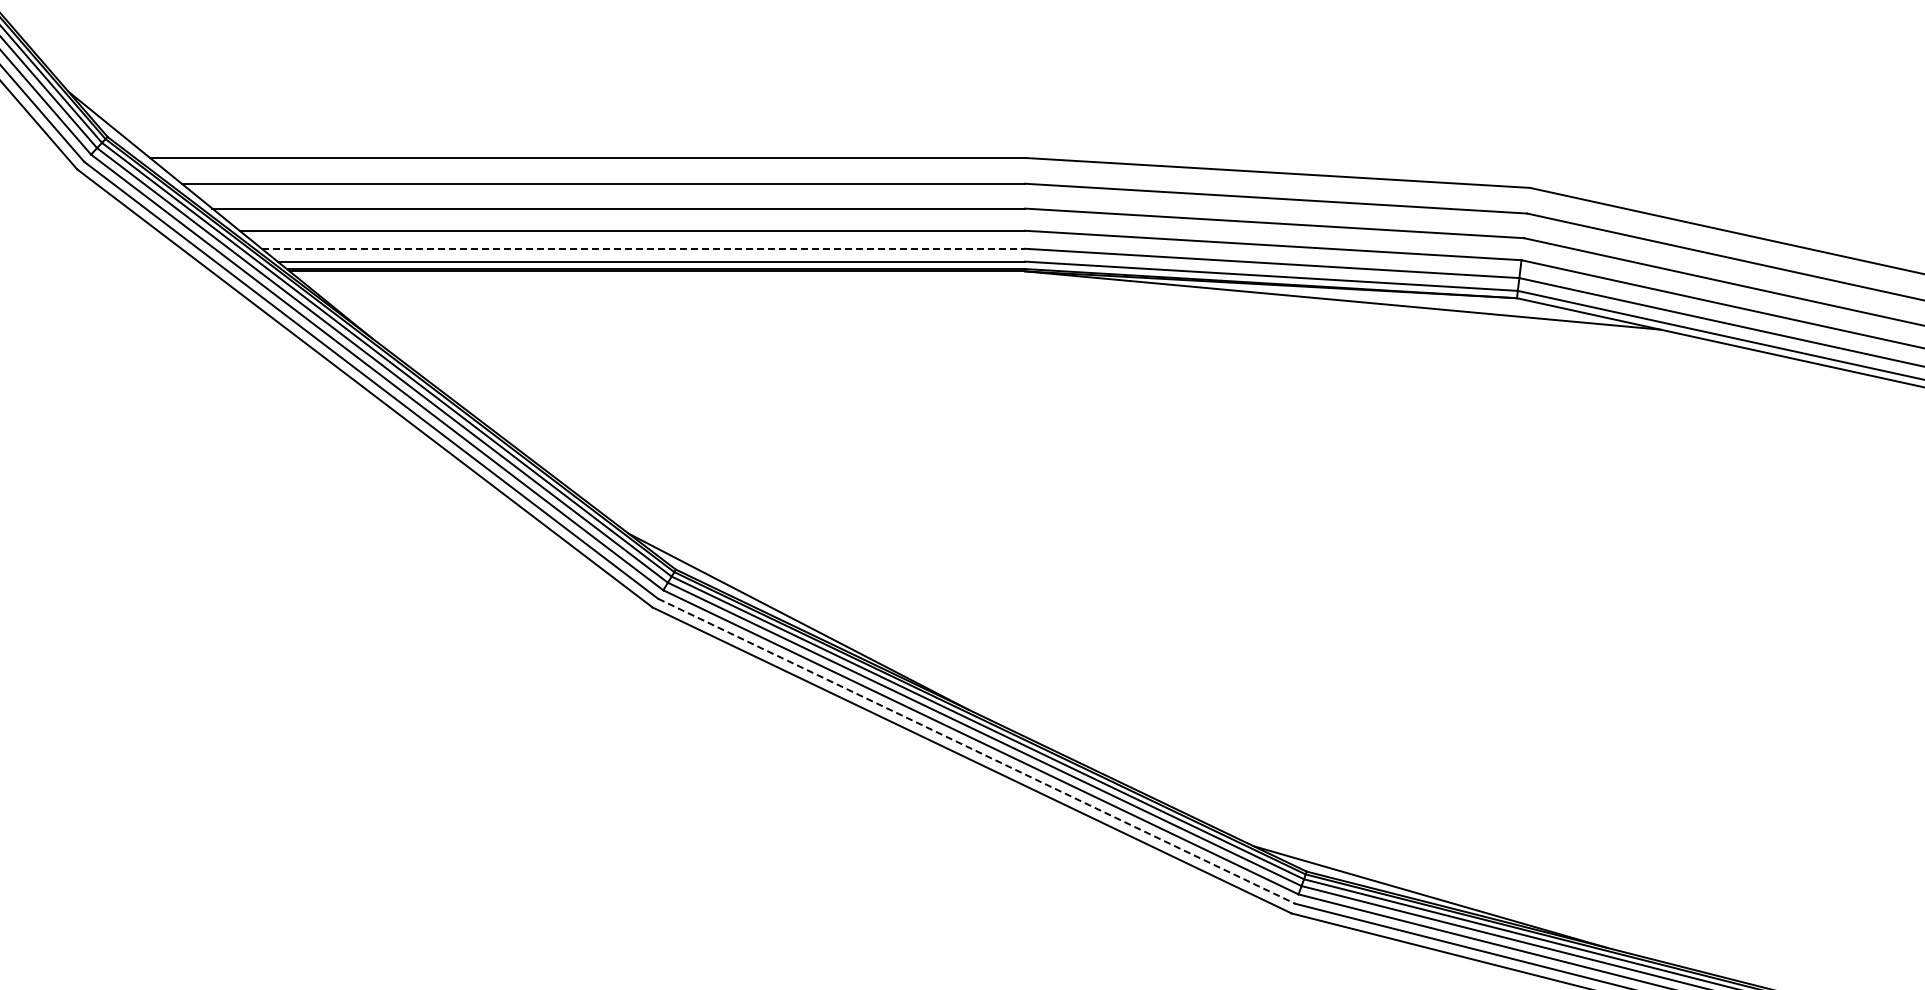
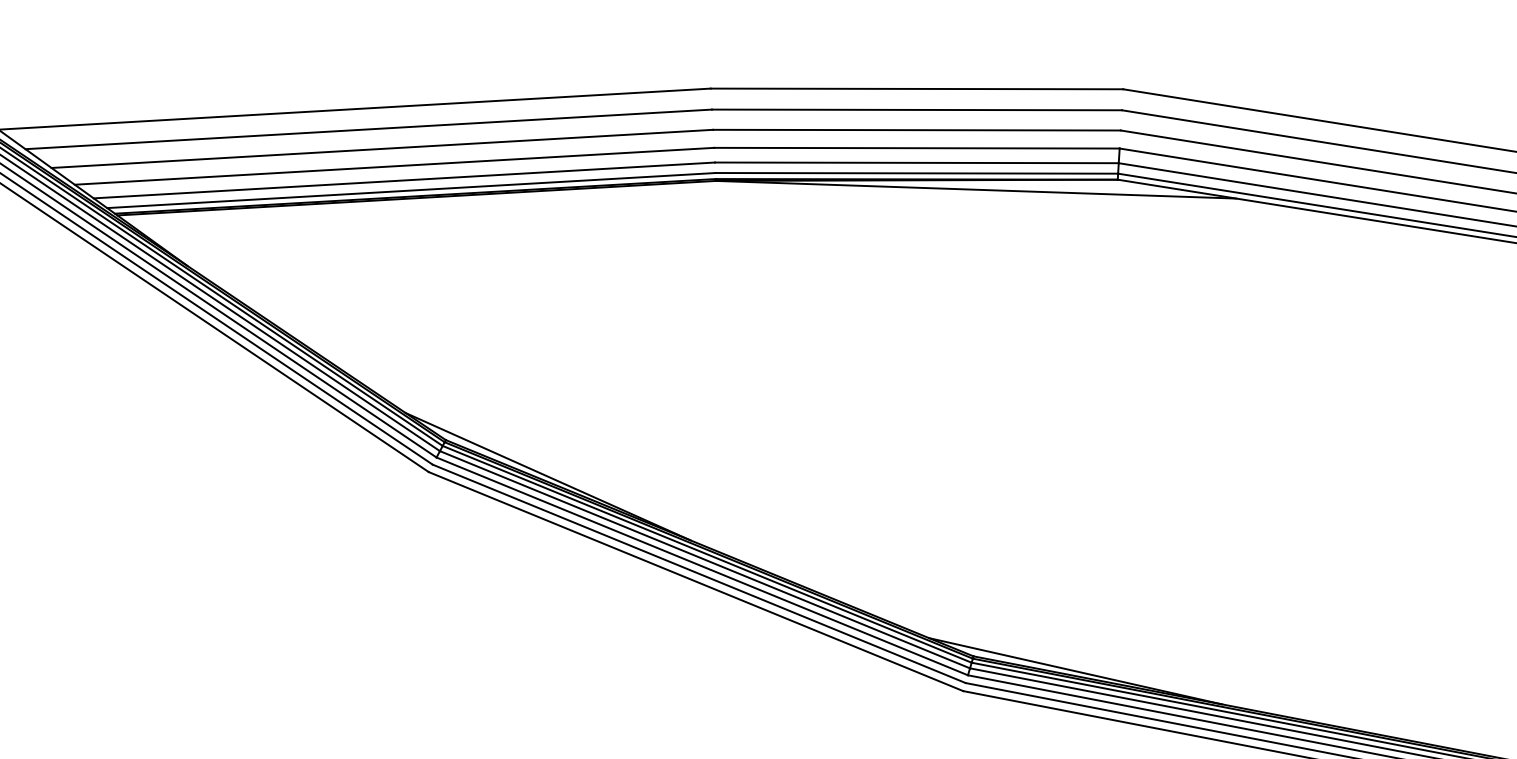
line: (643, 248) -> (404, 180), dashed -> solid
line: (977, 751) -> (699, 574), dashed -> solid

